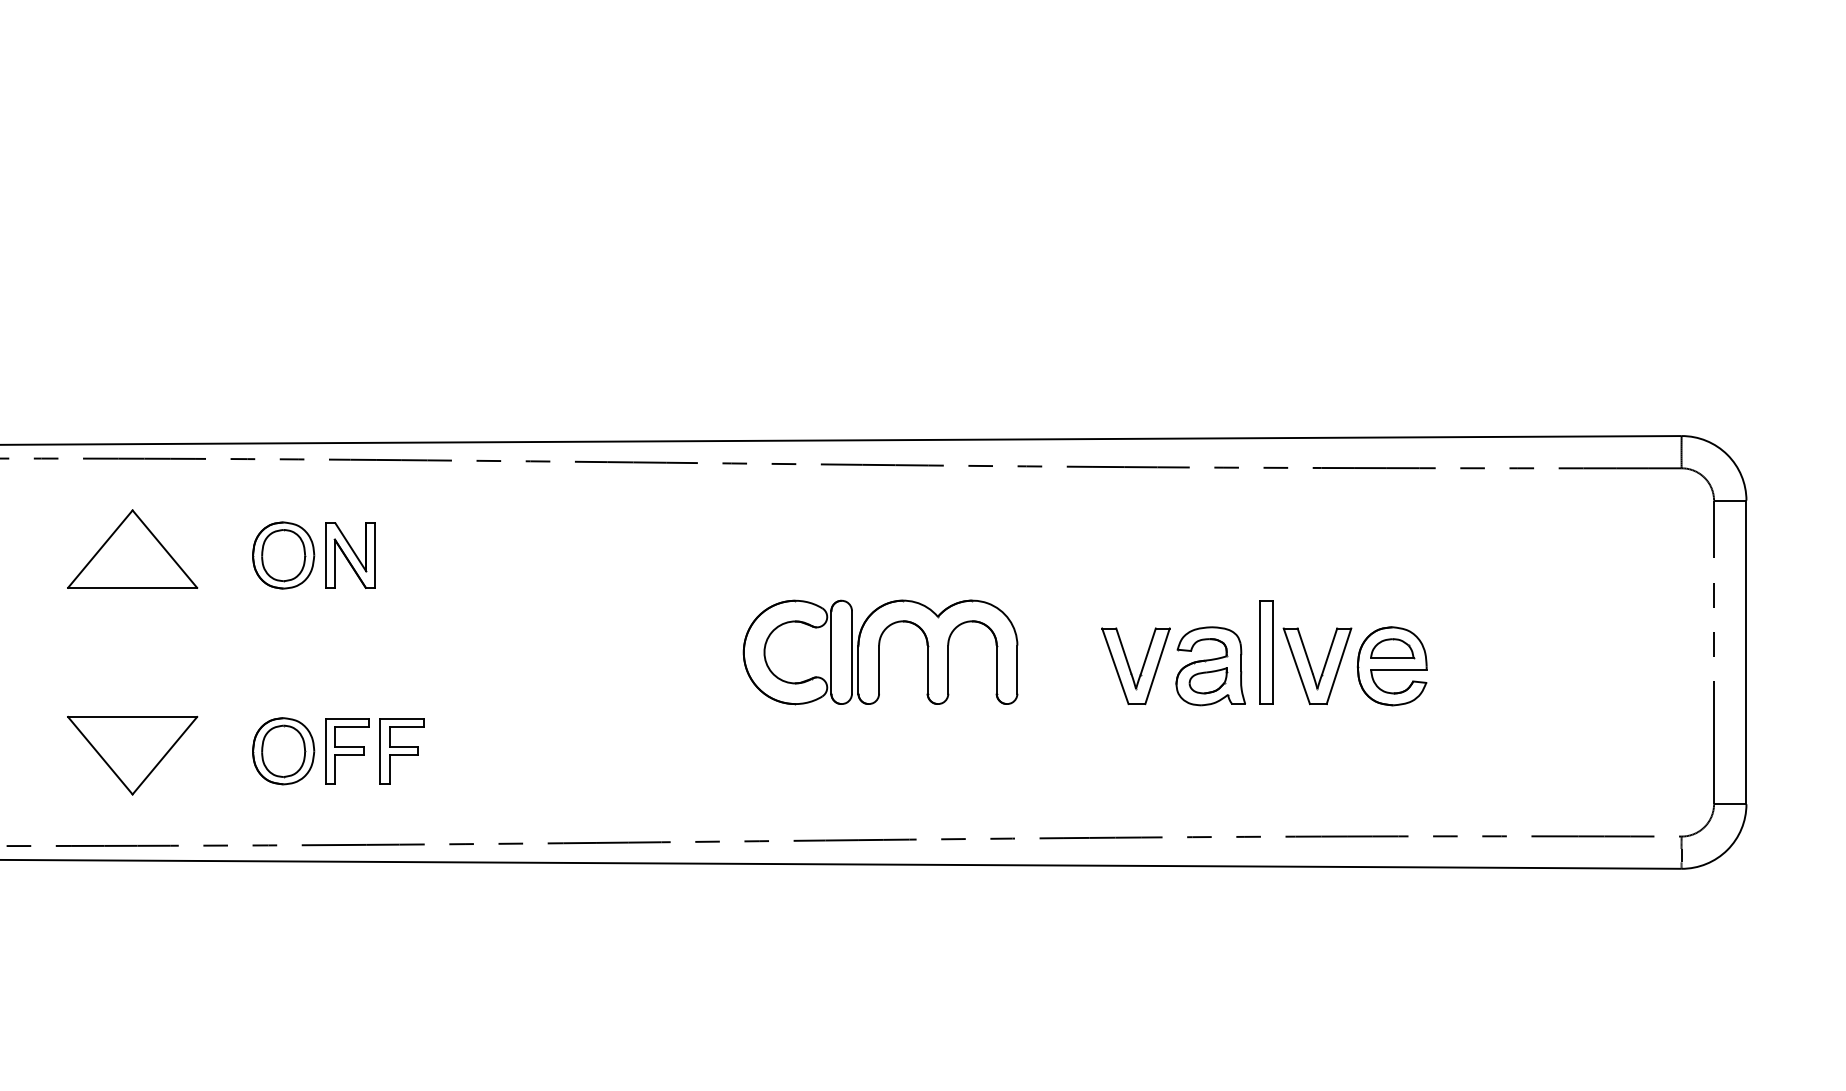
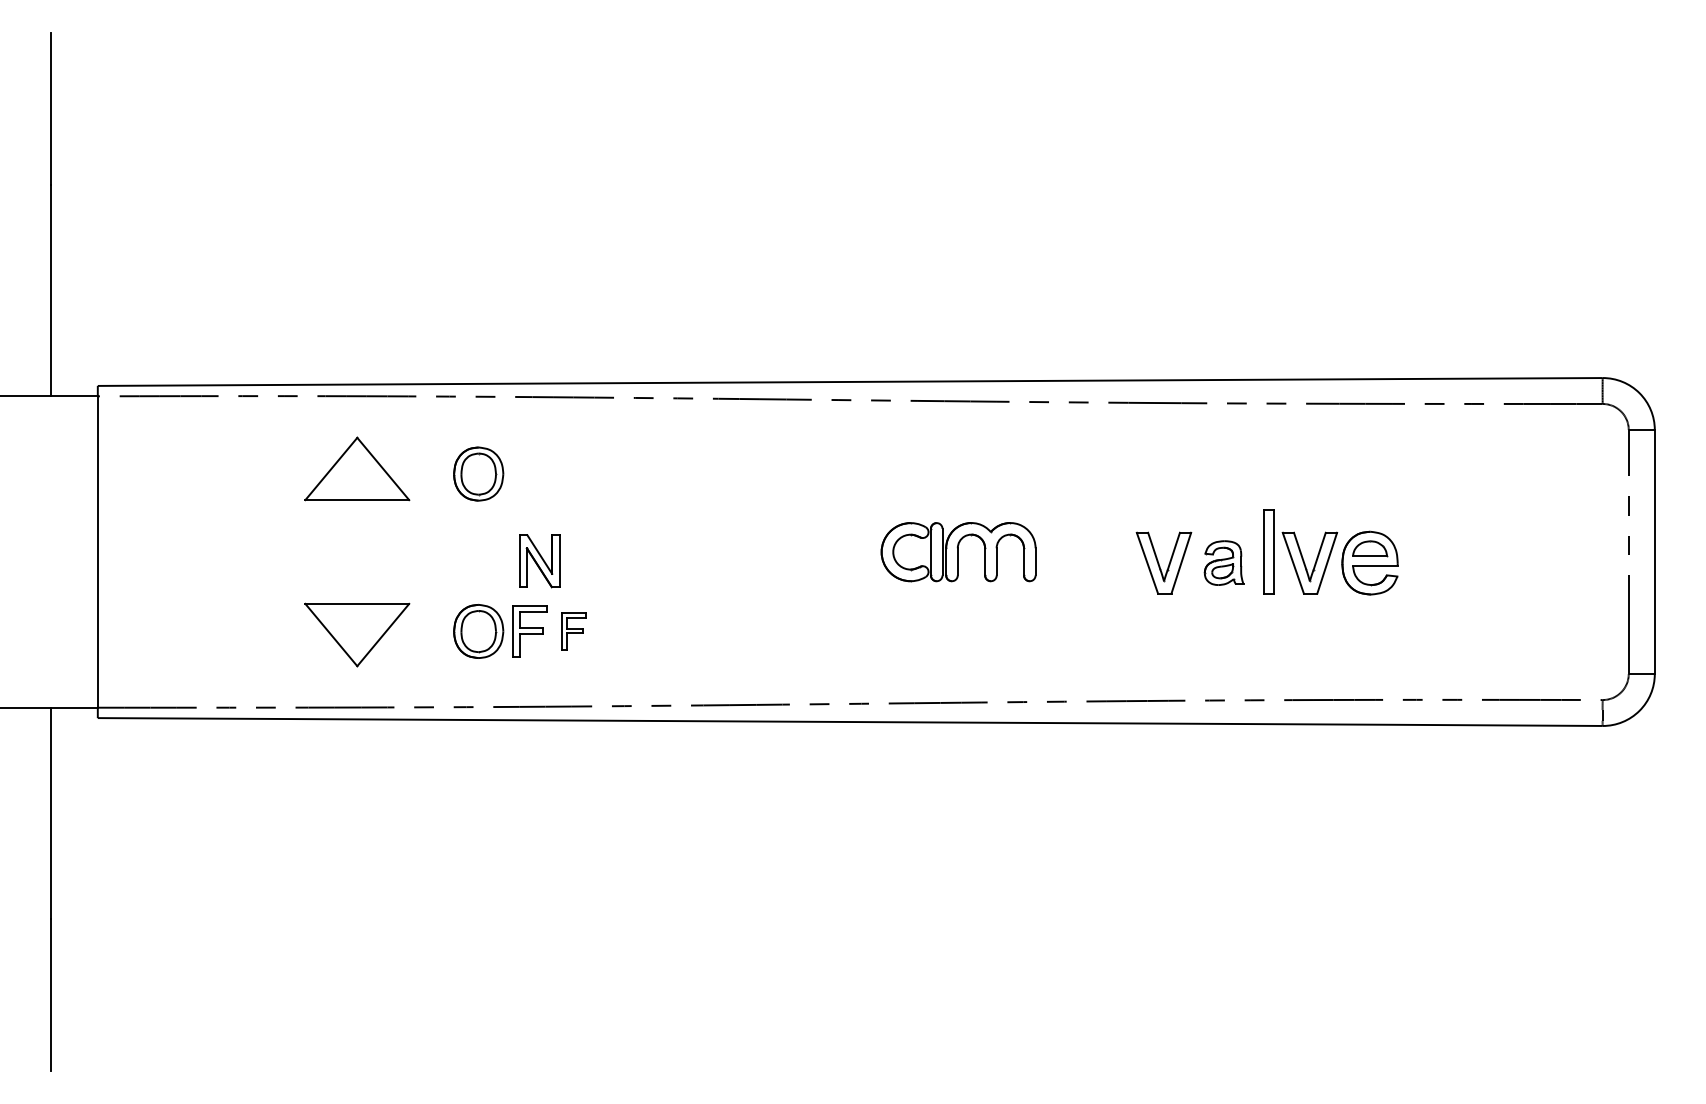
part: (350, 556) -> (539, 561), moved
part: (880, 653) -> (958, 552), size x0.7
part: (1209, 665) -> (1223, 562), size x0.7
part: (401, 751) -> (573, 631), size x0.7

